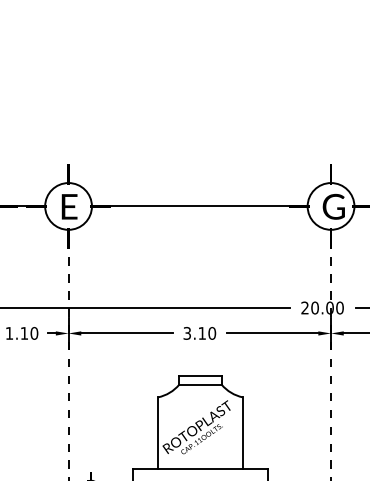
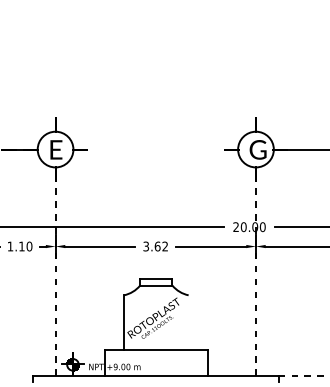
line: (199, 206) -> (155, 149), removed
text: (207, 333) -> (161, 246), 3.10 -> 3.62
line: (242, 432) -> (188, 322), removed

